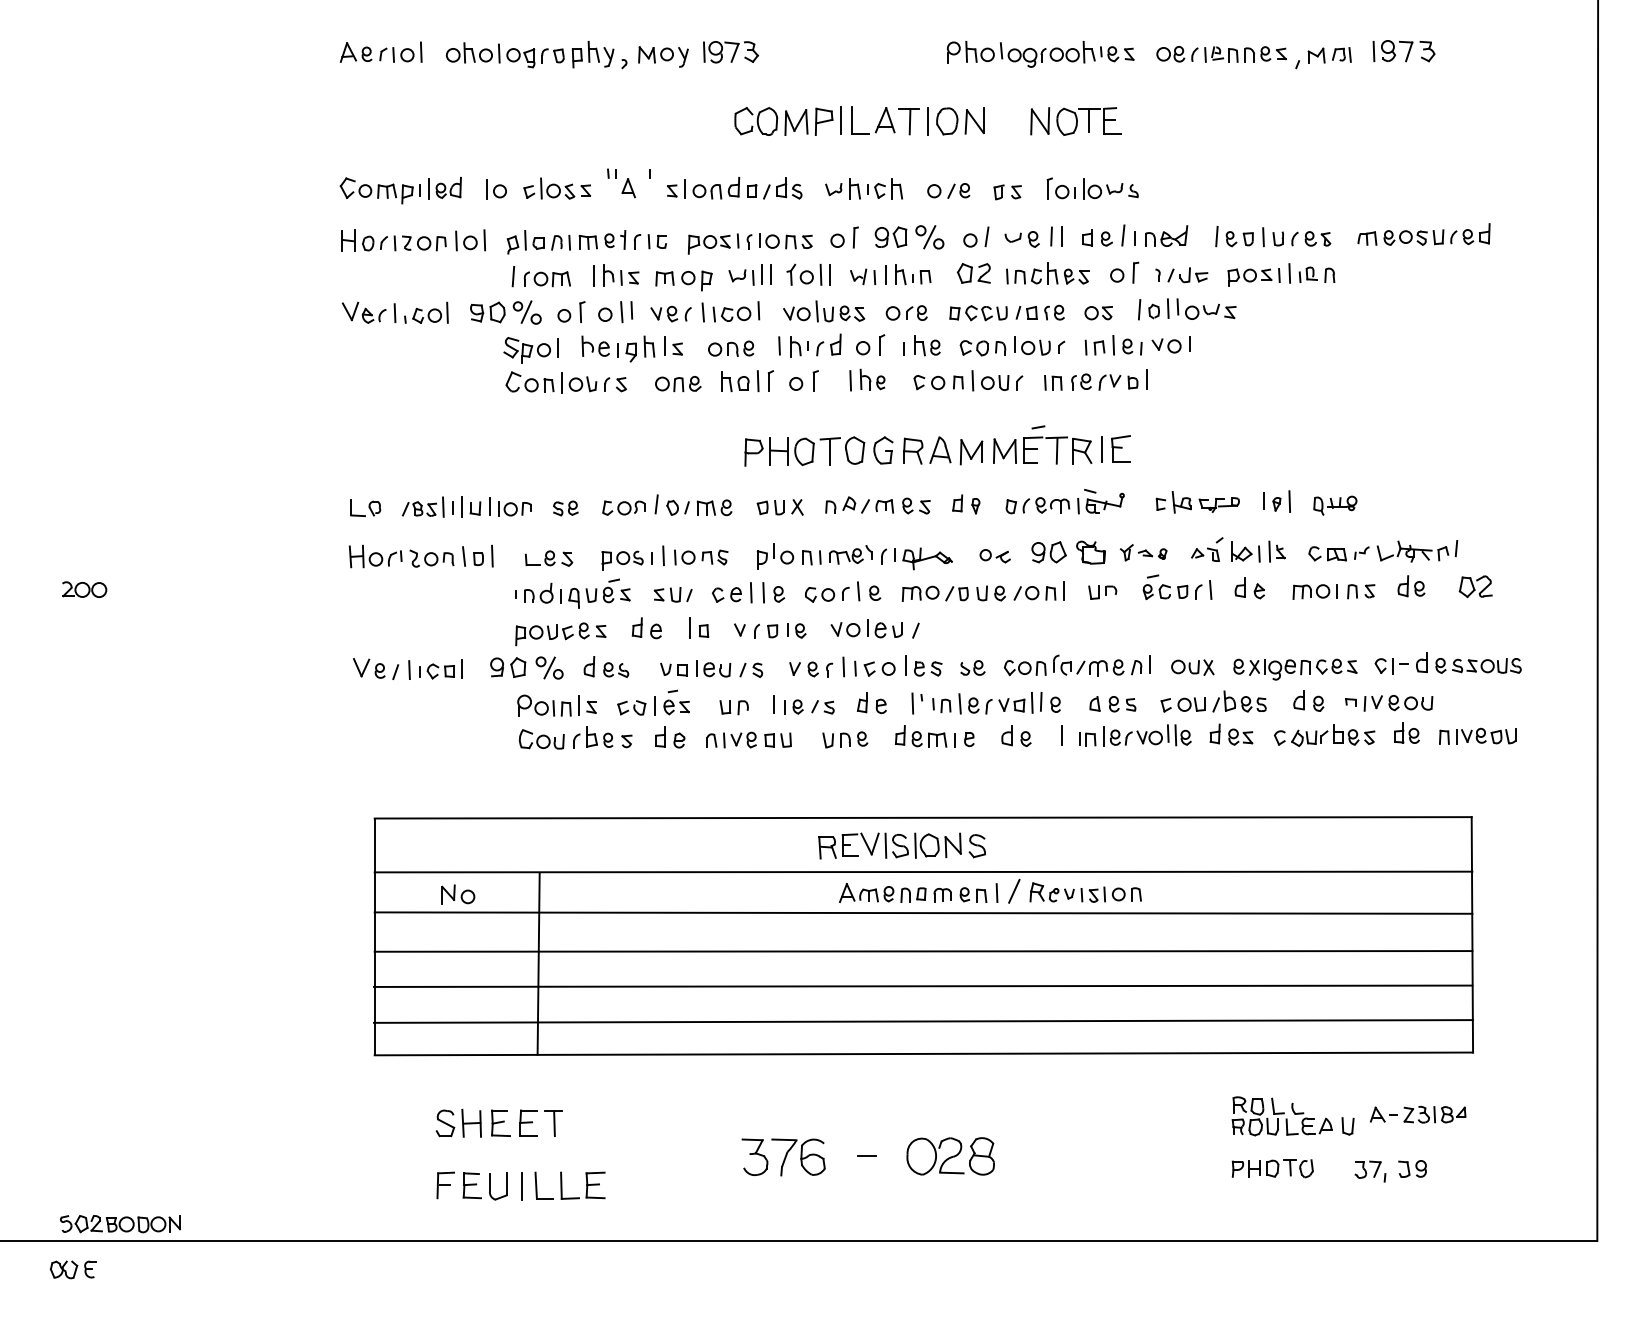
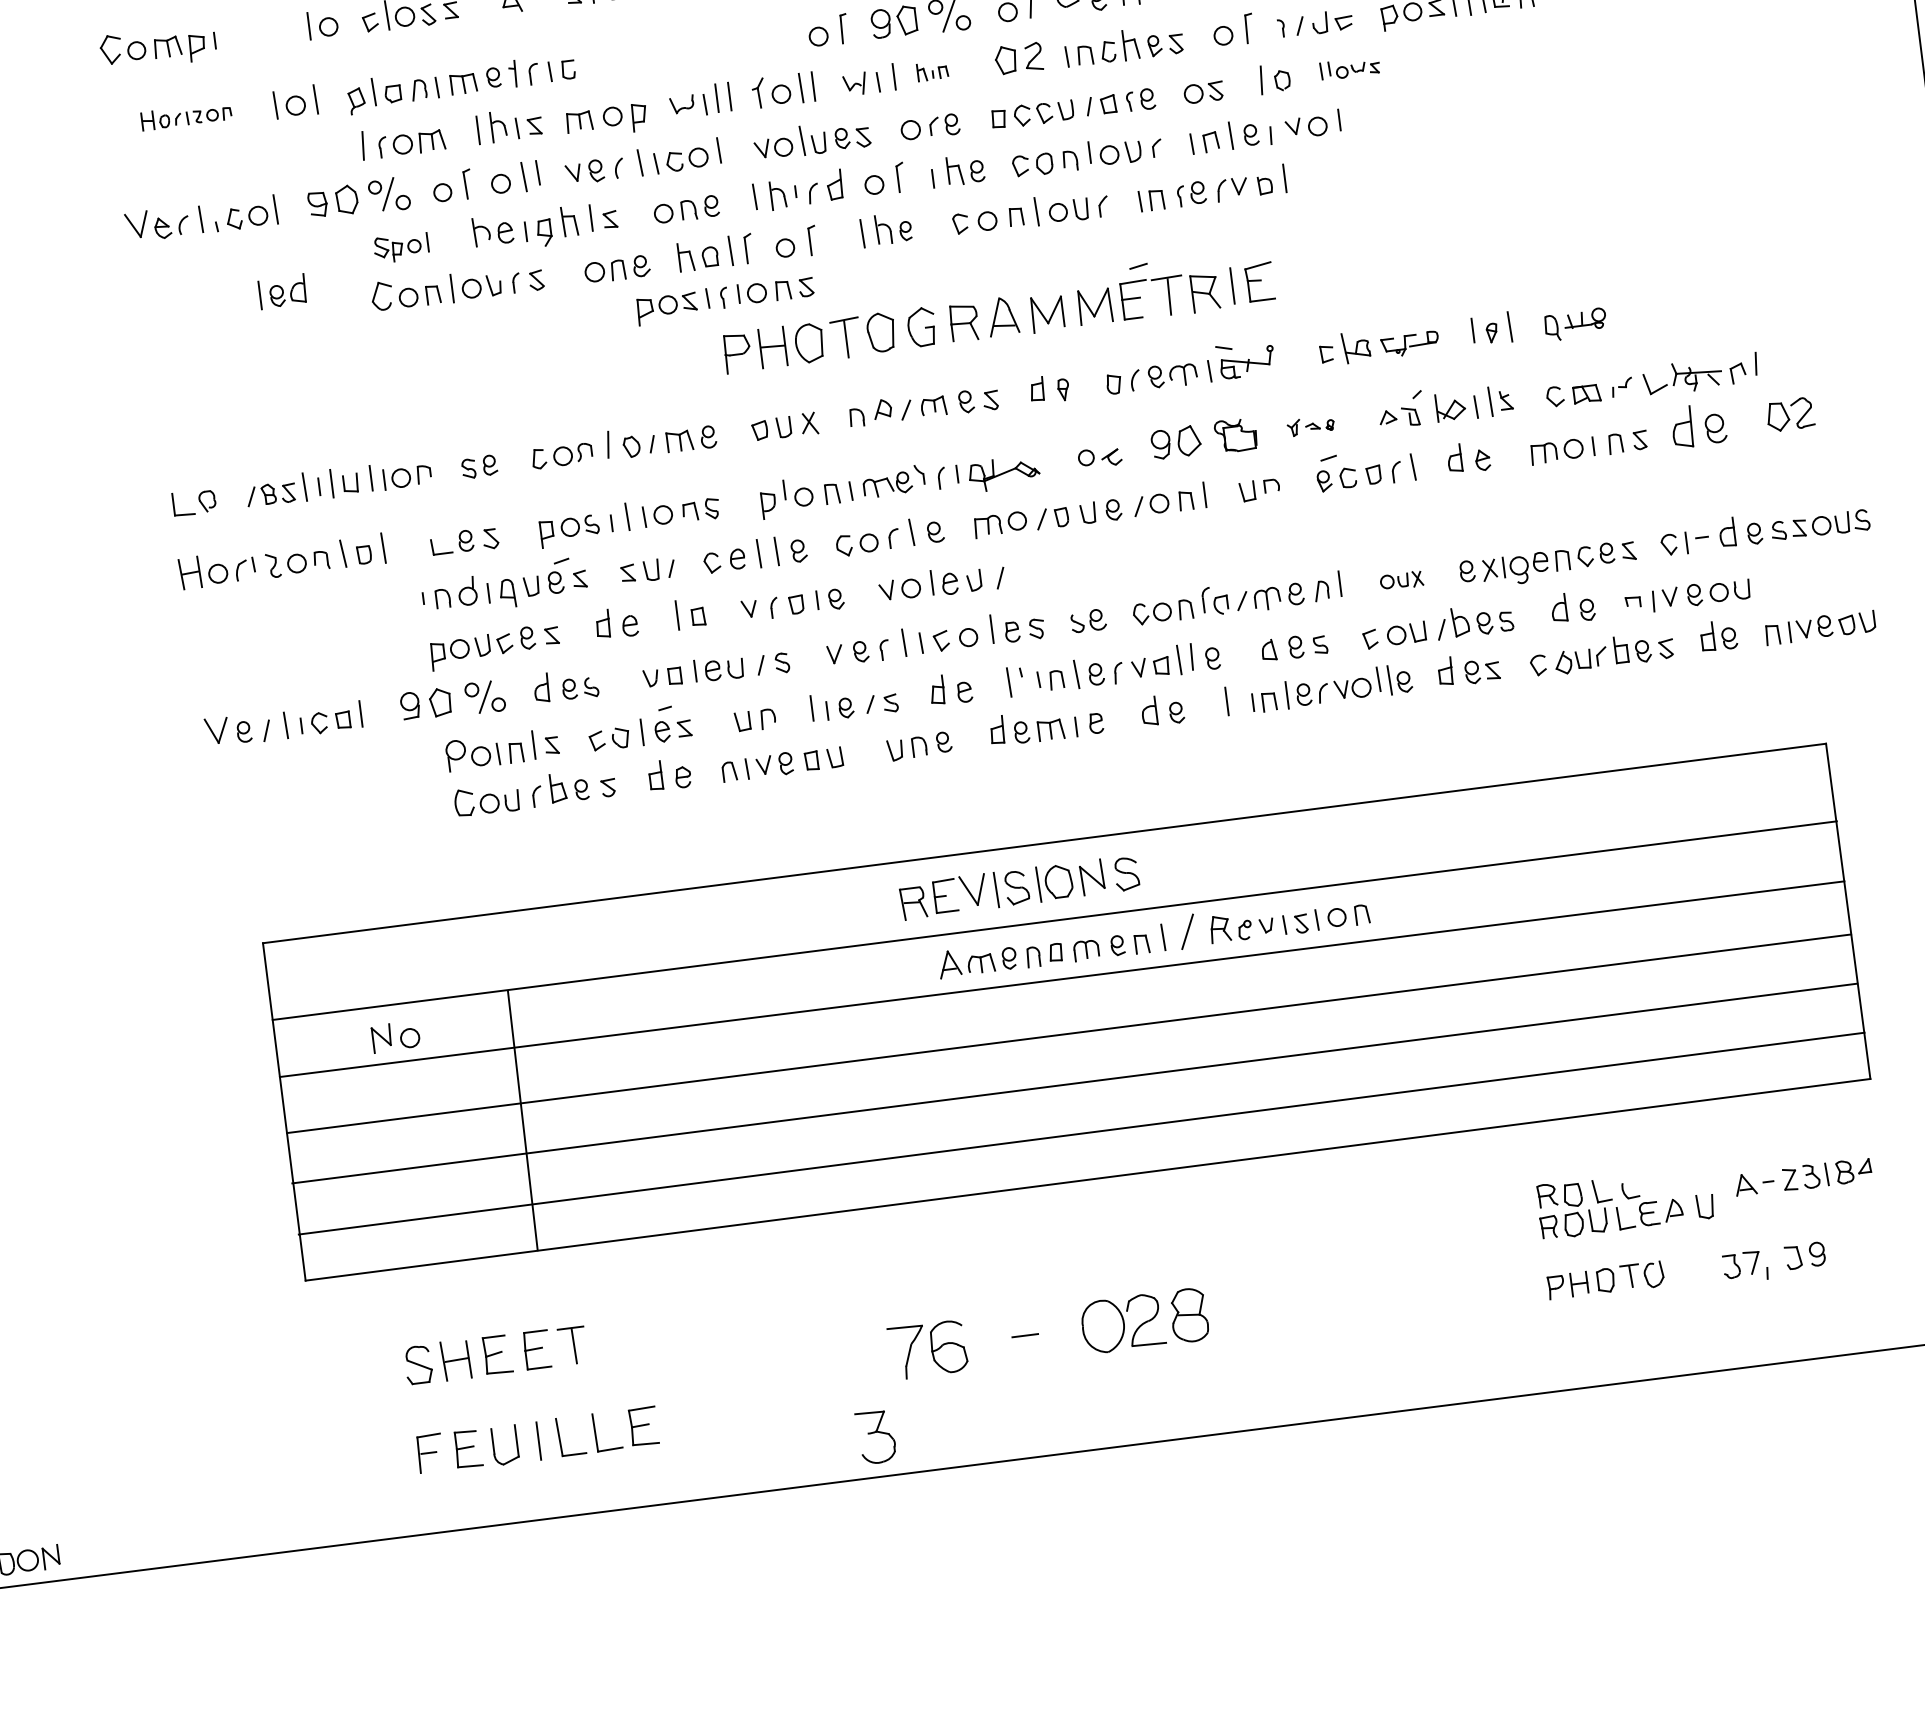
part: (444, 187) -> (281, 290), moved
part: (393, 240) -> (185, 116), size x0.6
part: (749, 243) -> (724, 299), moved
part: (913, 274) -> (932, 70), size x0.6
part: (1201, 308) -> (1349, 67), size x0.6
part: (530, 350) -> (400, 248), size x0.7
part: (1143, 552) -> (1310, 425), size x0.7
part: (1411, 586) -> (1698, 425), size x1.4
part: (1192, 667) -> (1401, 580), size x0.7
part: (754, 1157) -> (875, 1437), moved

